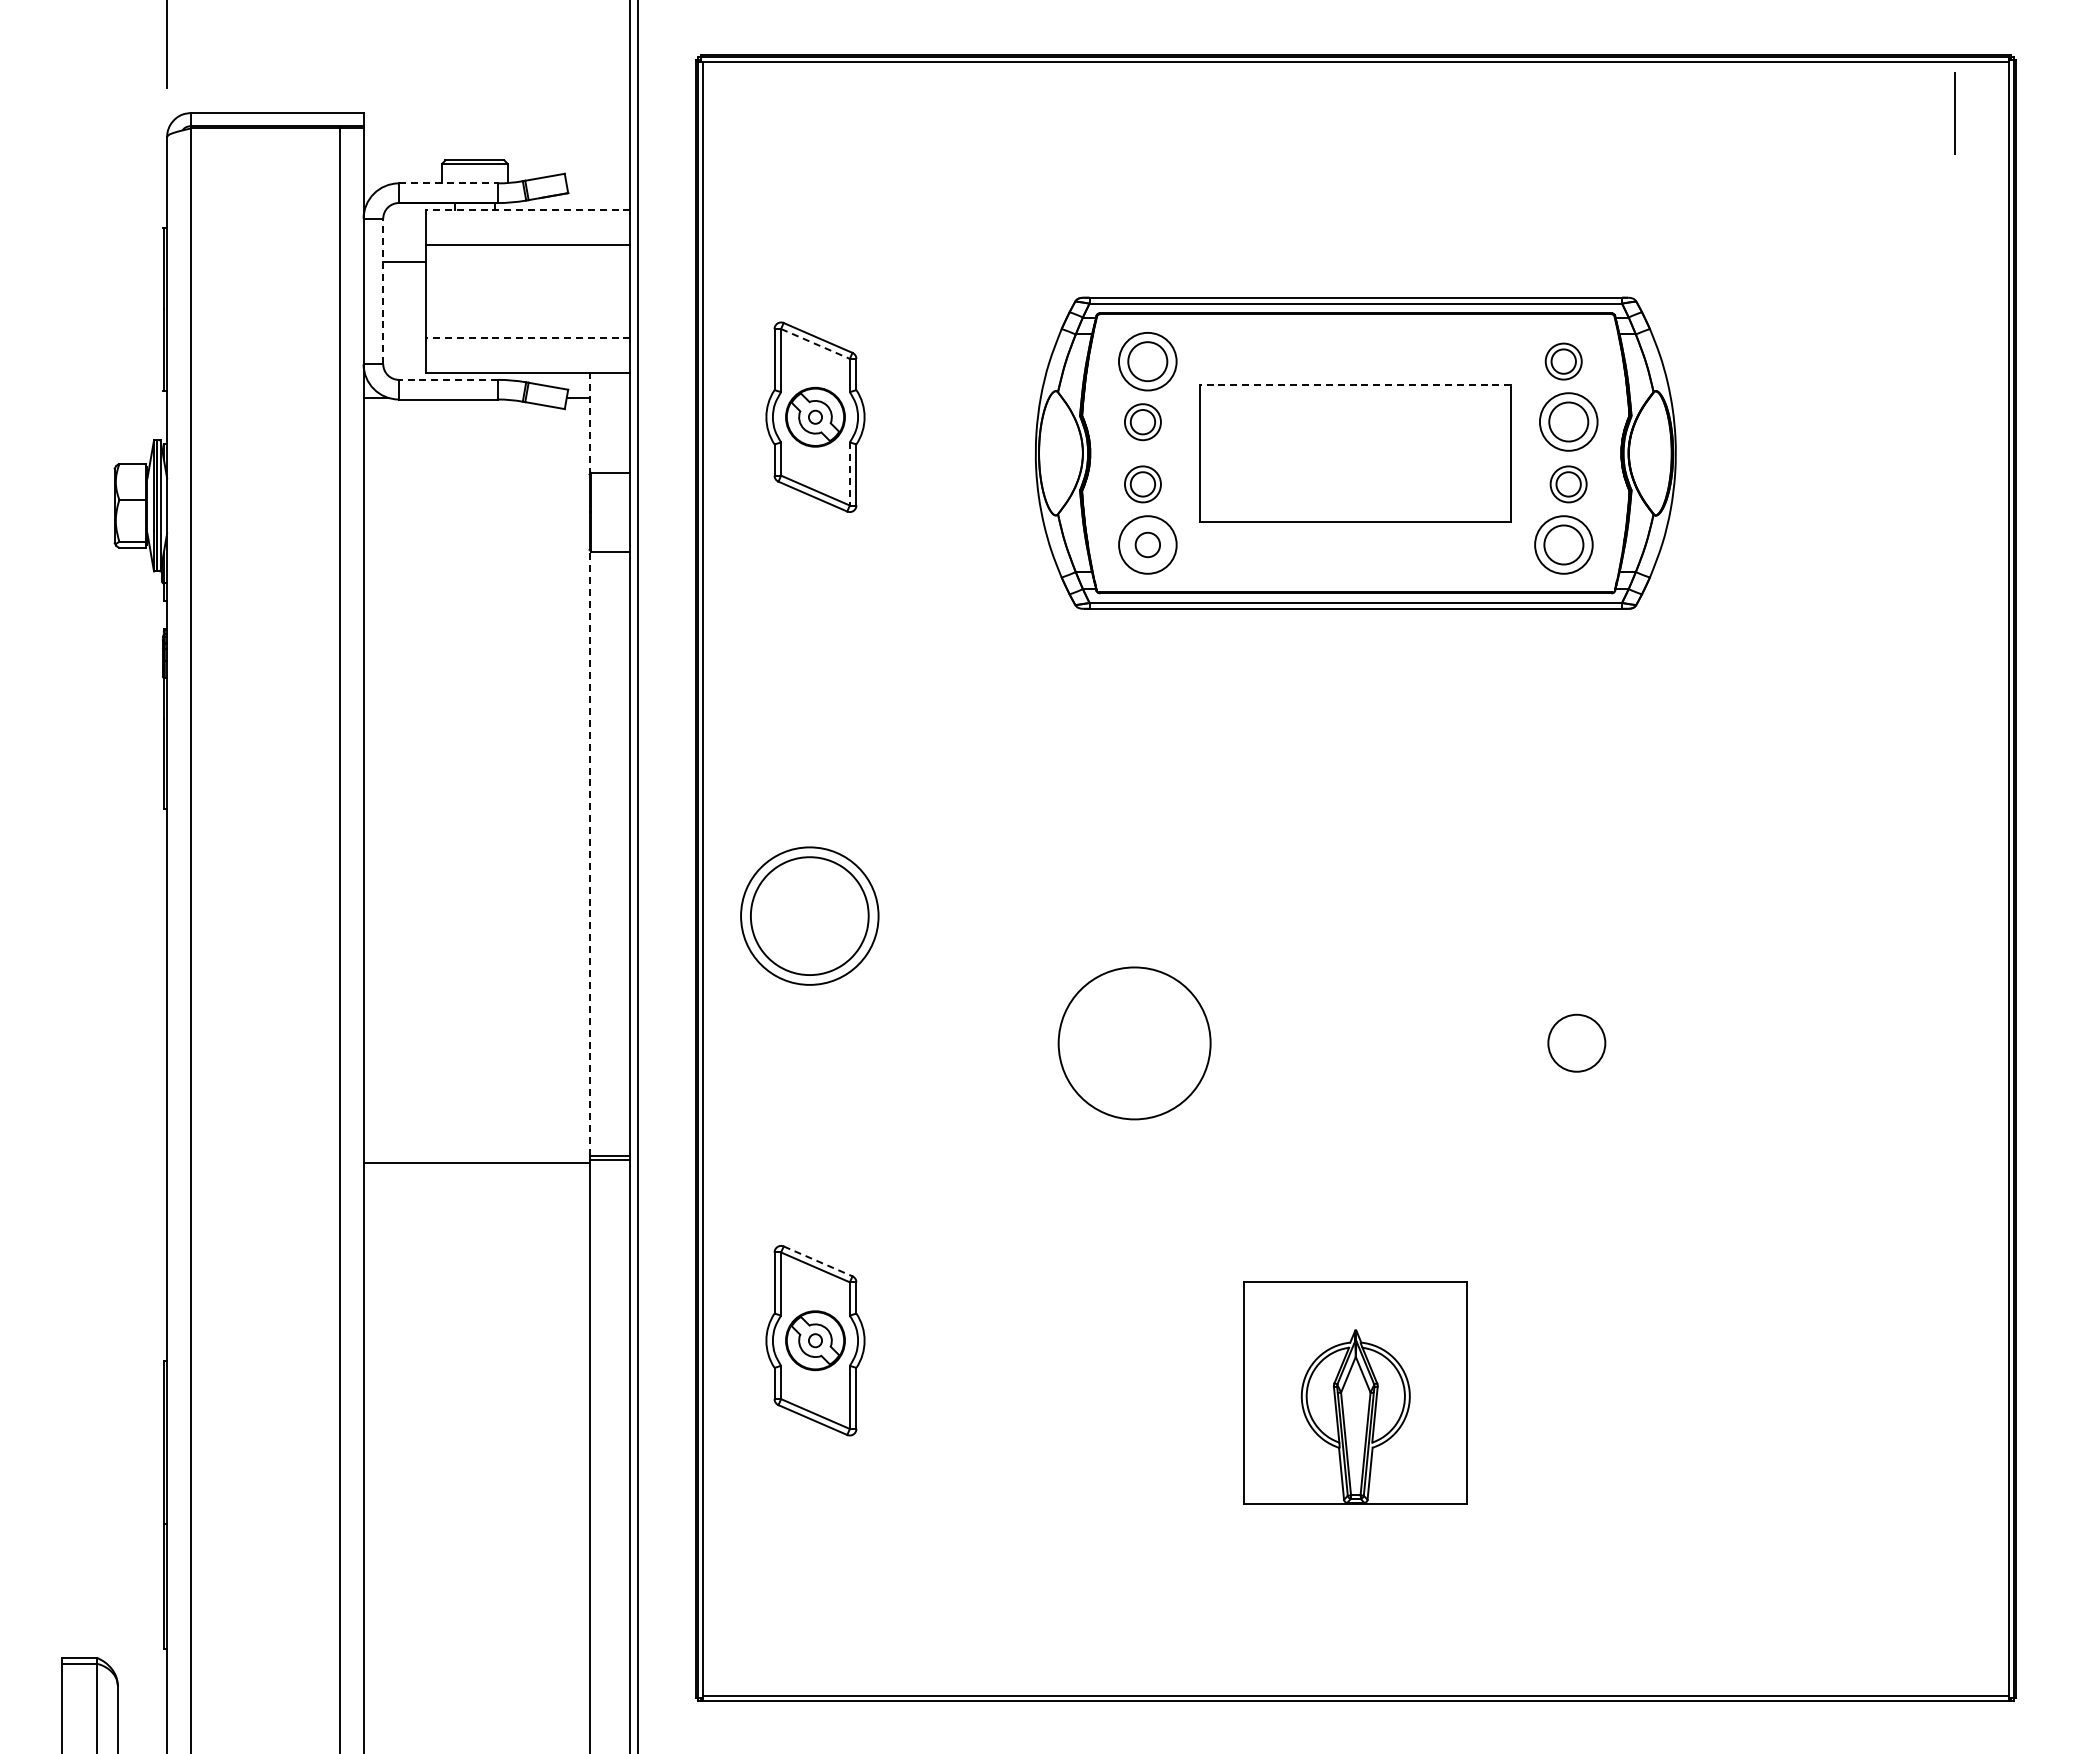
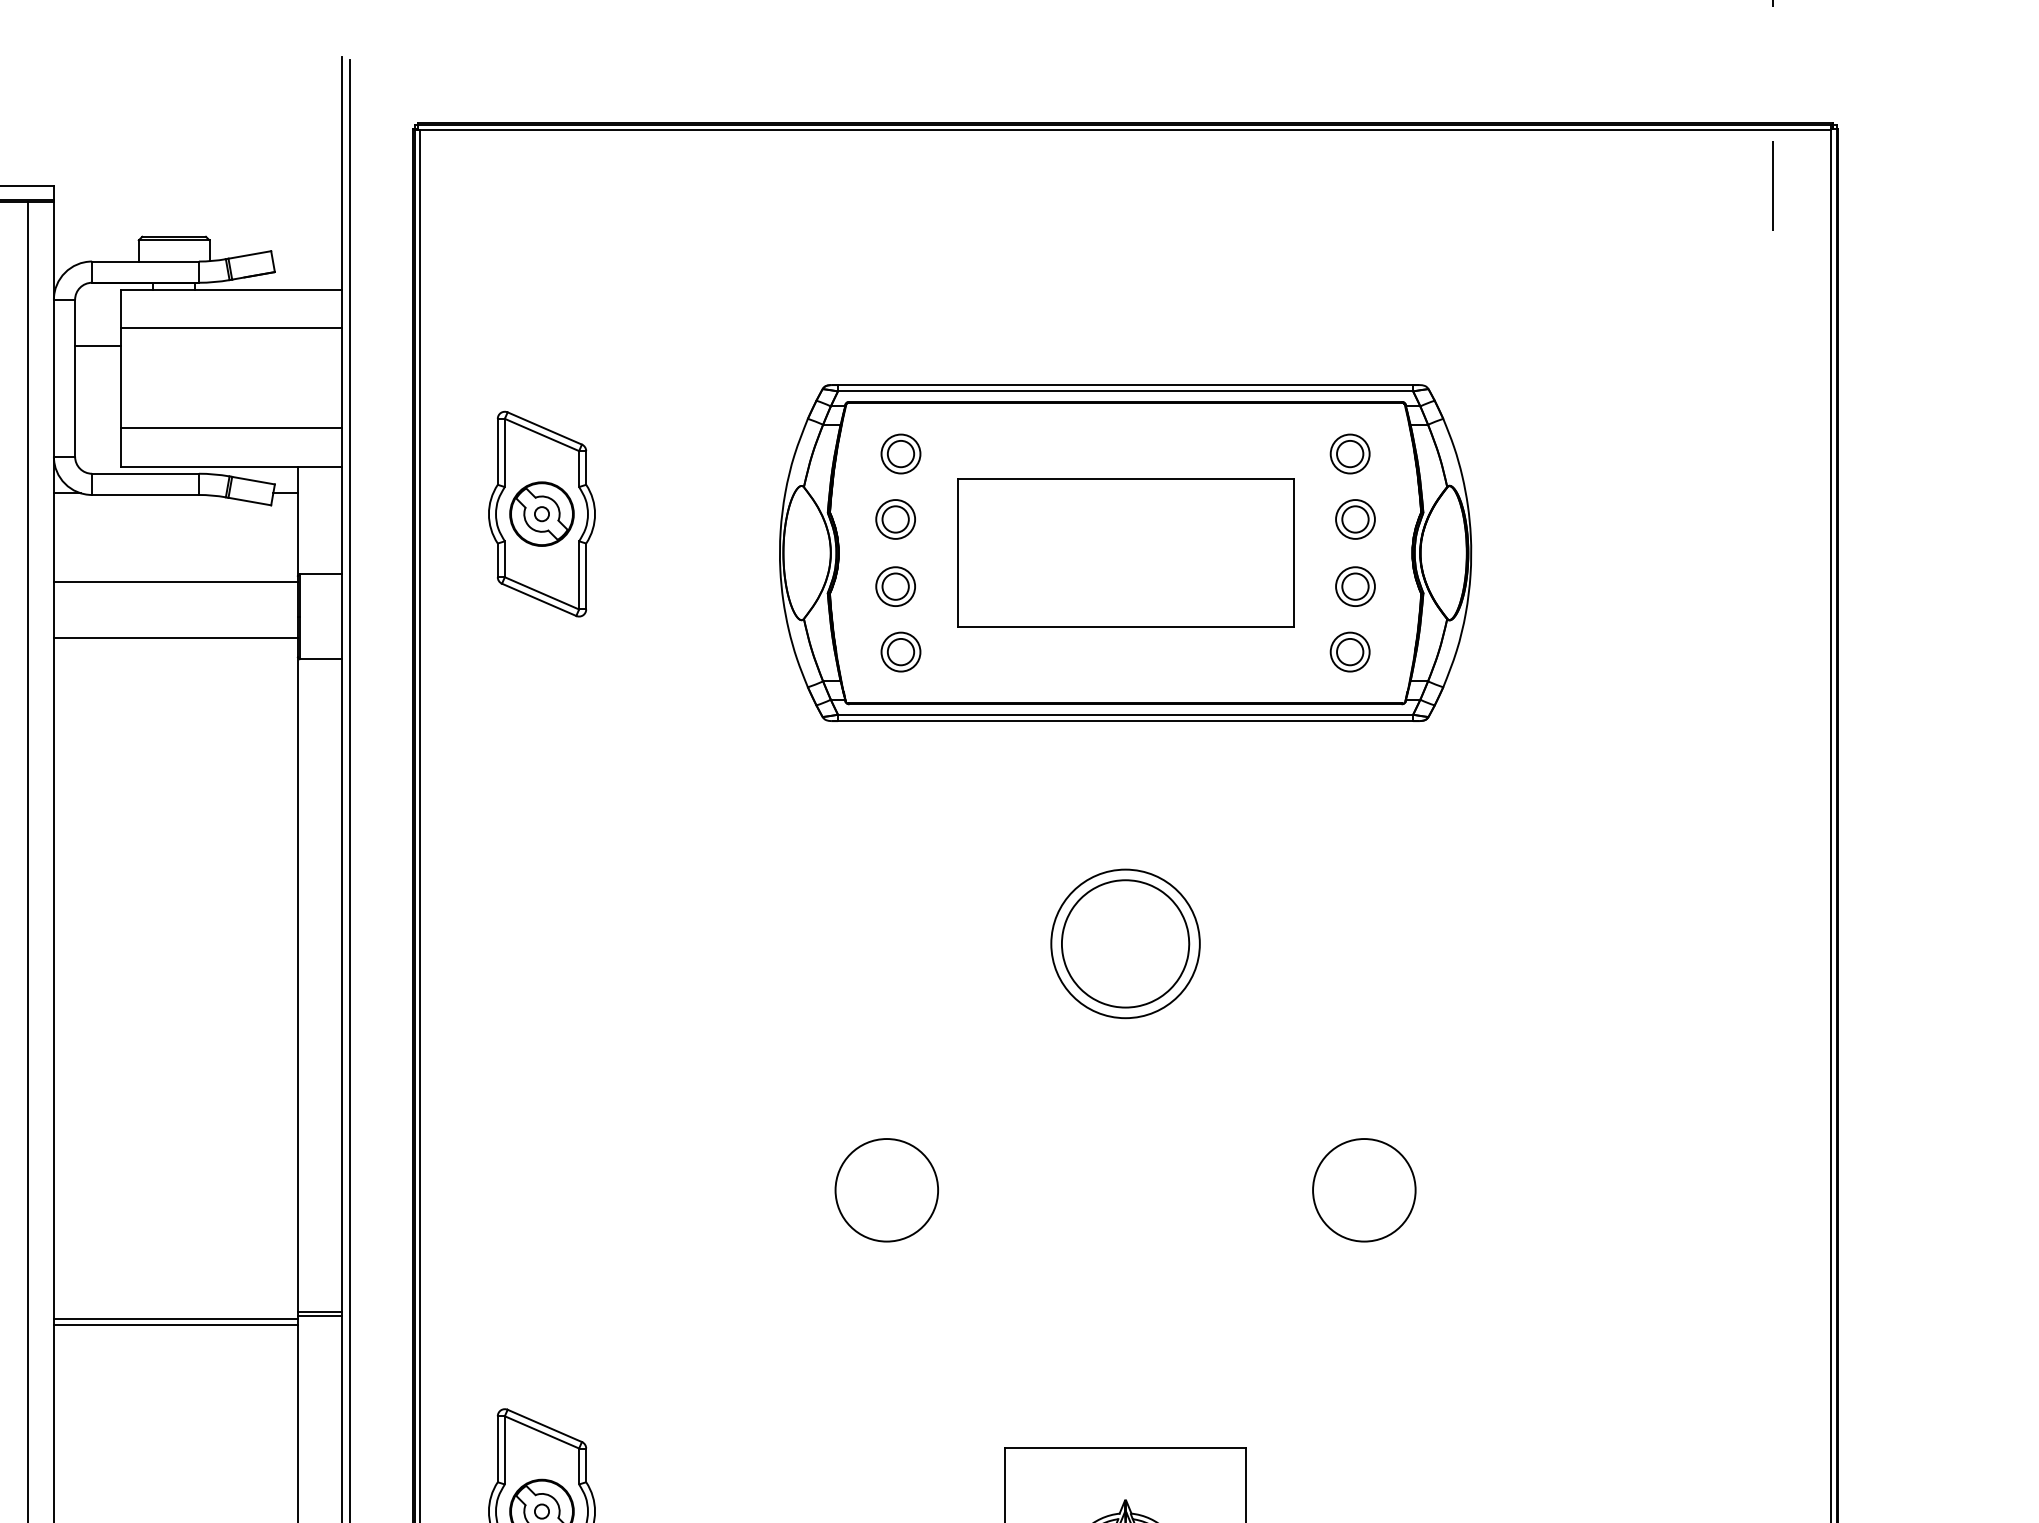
line: (448, 183) -> (145, 261), dashed -> solid
line: (527, 209) -> (230, 289), dashed -> solid
line: (383, 291) -> (75, 378), dashed -> solid
line: (527, 337) -> (230, 427), dashed -> solid
line: (815, 344) -> (541, 435), dashed -> solid
part: (1147, 361) -> (900, 453), size x0.62
line: (447, 379) -> (144, 473), dashed -> solid
line: (1355, 384) -> (1125, 478), dashed -> solid
part: (1568, 422) -> (1355, 519), size x0.62
line: (589, 423) -> (297, 520), dashed -> solid
line: (849, 473) -> (578, 574), dashed -> solid
line: (476, 479) -> (175, 581), added
line: (476, 532) -> (175, 638), added
circle: (1147, 544) -> (900, 651), size x0.62
part: (1563, 544) -> (1349, 651), size x0.62
line: (589, 852) -> (297, 984), dashed -> solid
part: (809, 915) -> (1125, 943), moved
circle: (1134, 1042) -> (886, 1189), size x0.62
circle: (1576, 1042) -> (1363, 1189), size x1.67
line: (476, 1167) -> (175, 1324), added
line: (818, 1261) -> (545, 1426), dashed -> solid

